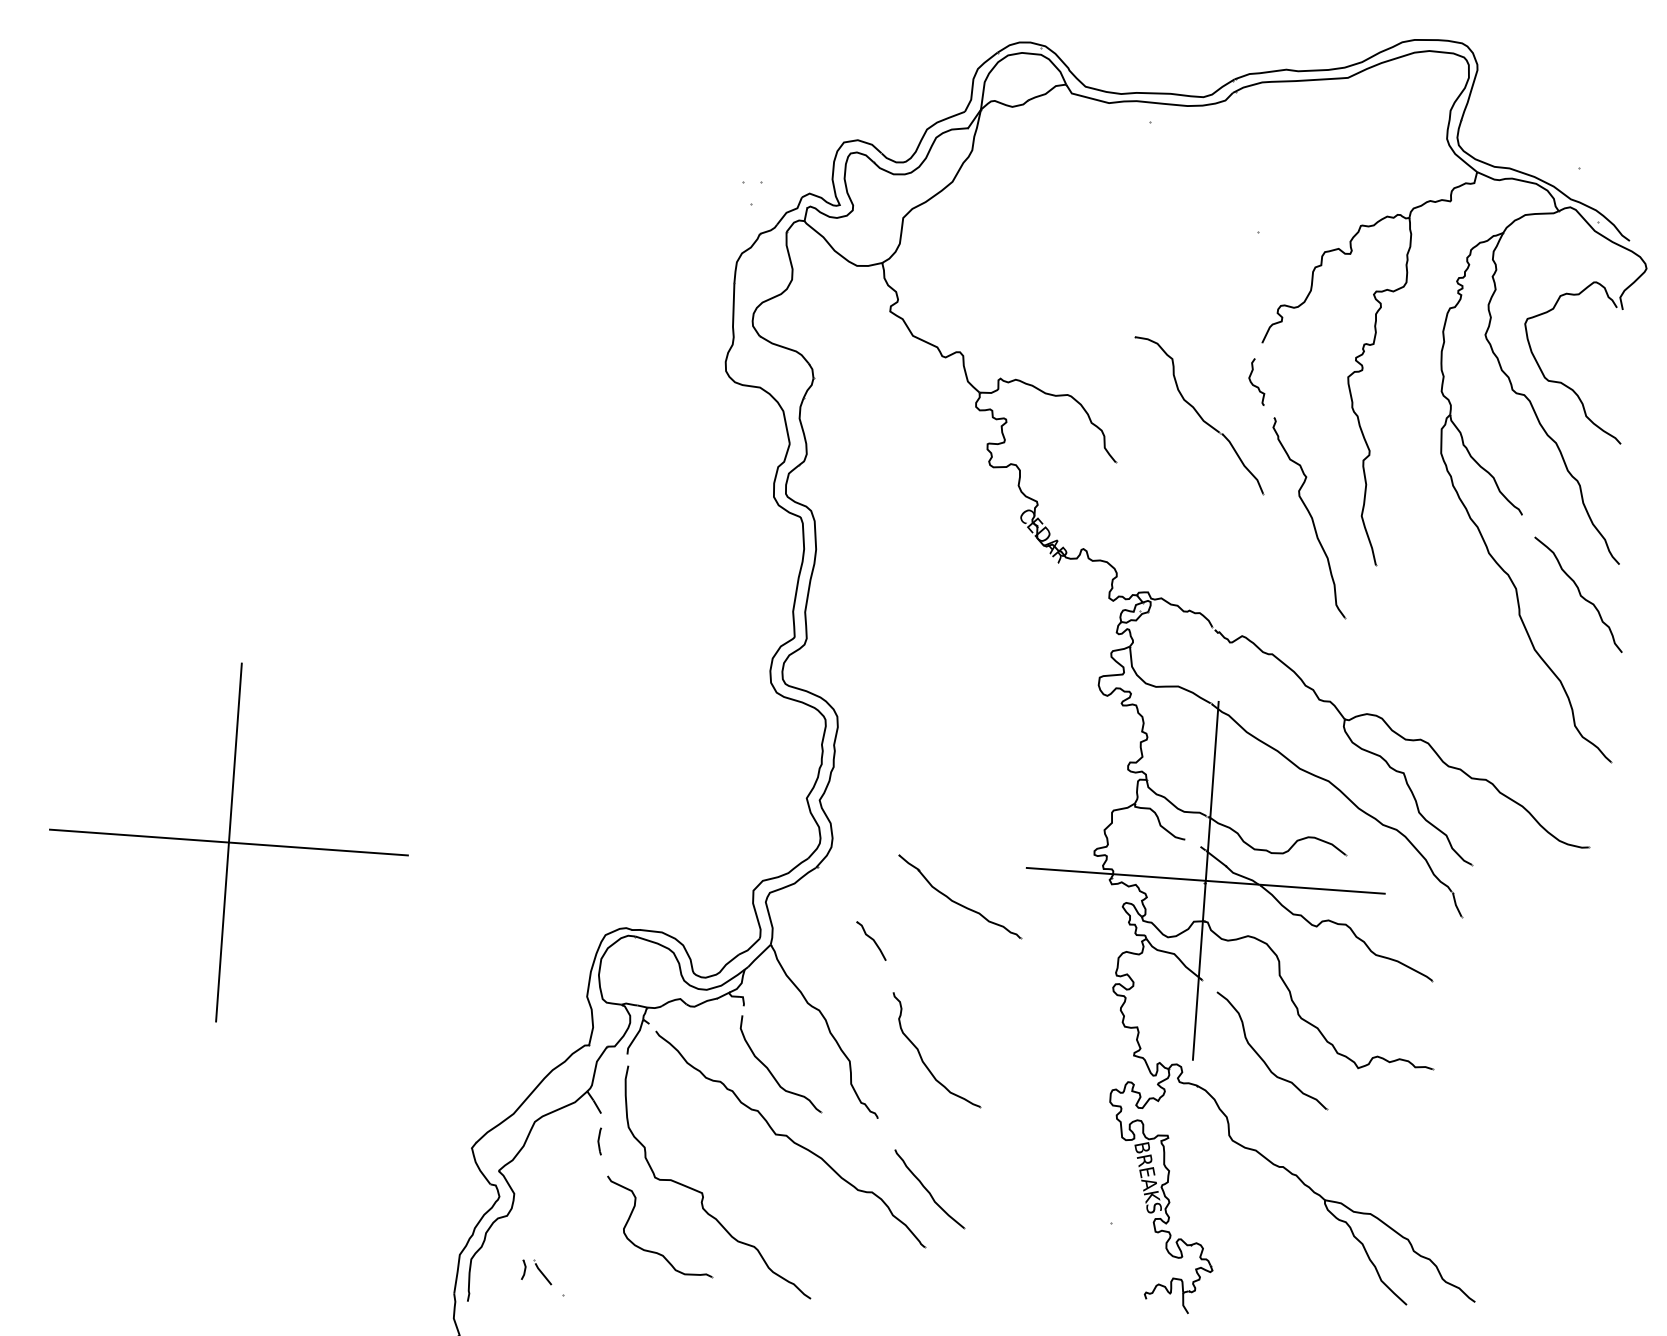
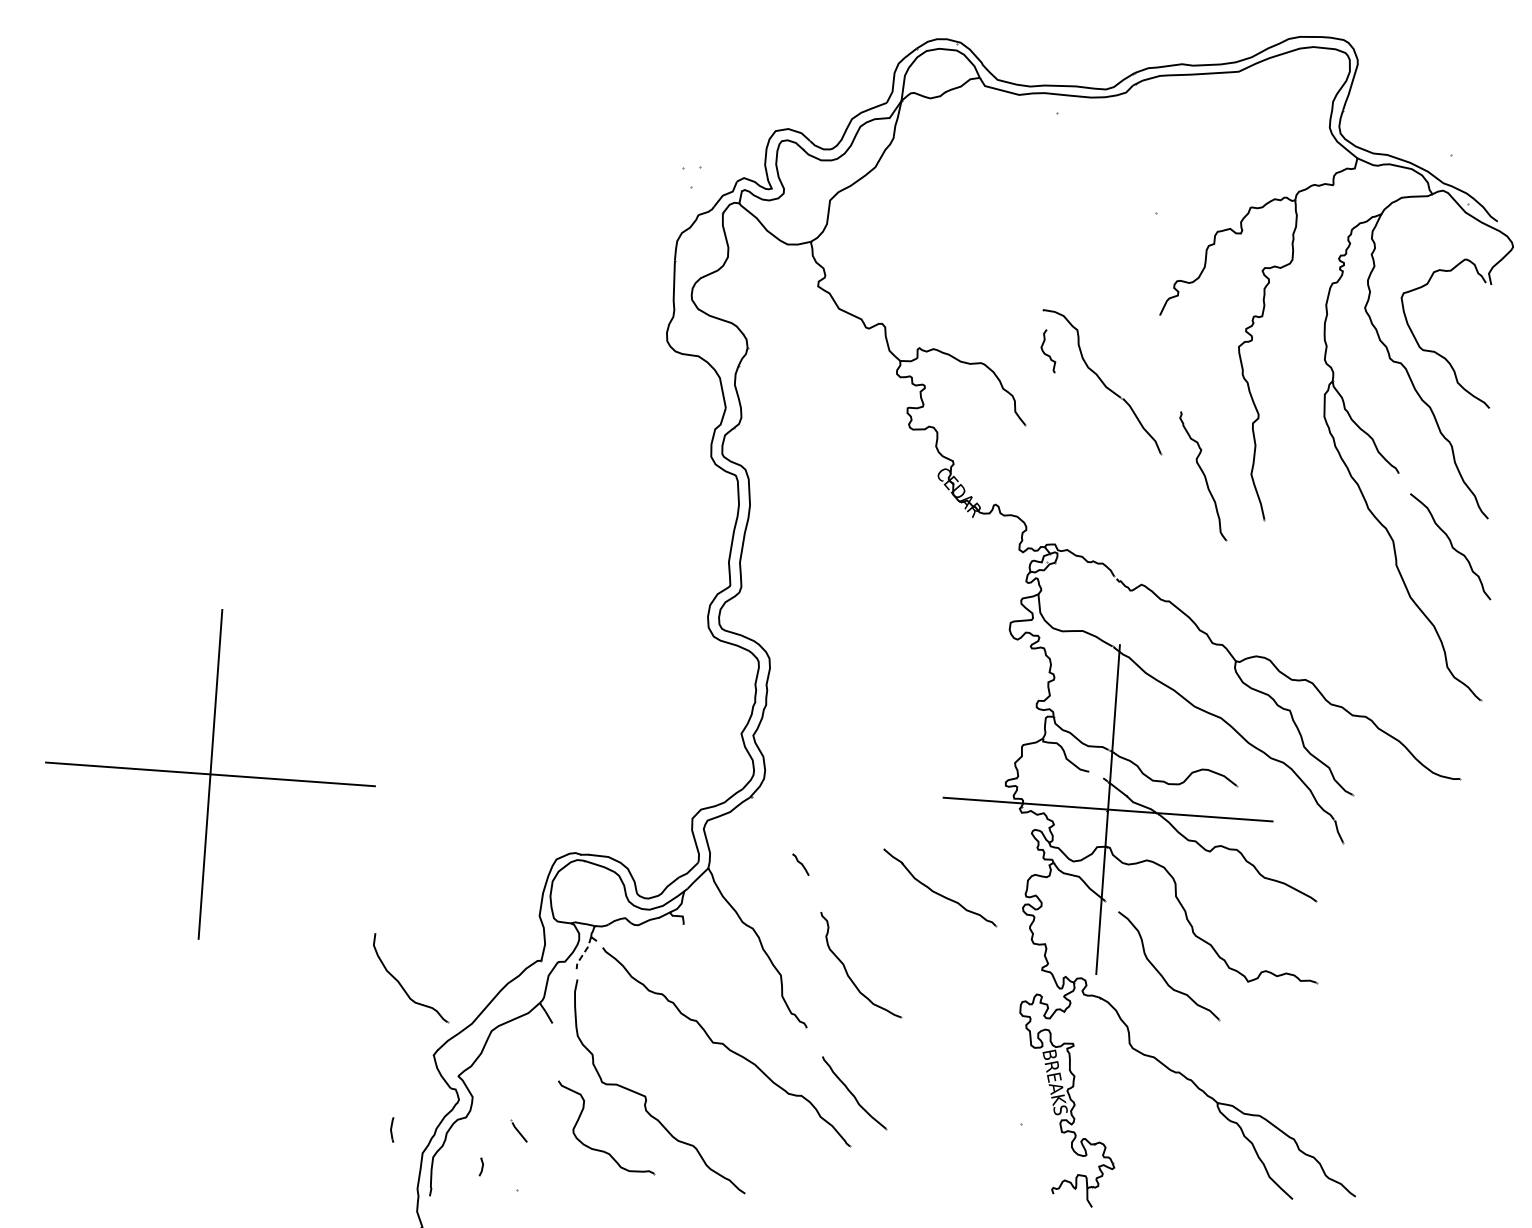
curve: (1254, 384) -> (1046, 353), moved
part: (1309, 518) -> (1203, 476), size x0.7
part: (957, 902) -> (937, 892), moved
part: (871, 940) -> (800, 864), size x0.6
line: (635, 1037) -> (584, 953), solid -> dashed
part: (770, 1070) -> (401, 983), moved
part: (599, 1141) -> (392, 1129), moved
part: (542, 1272) -> (518, 1130), moved

